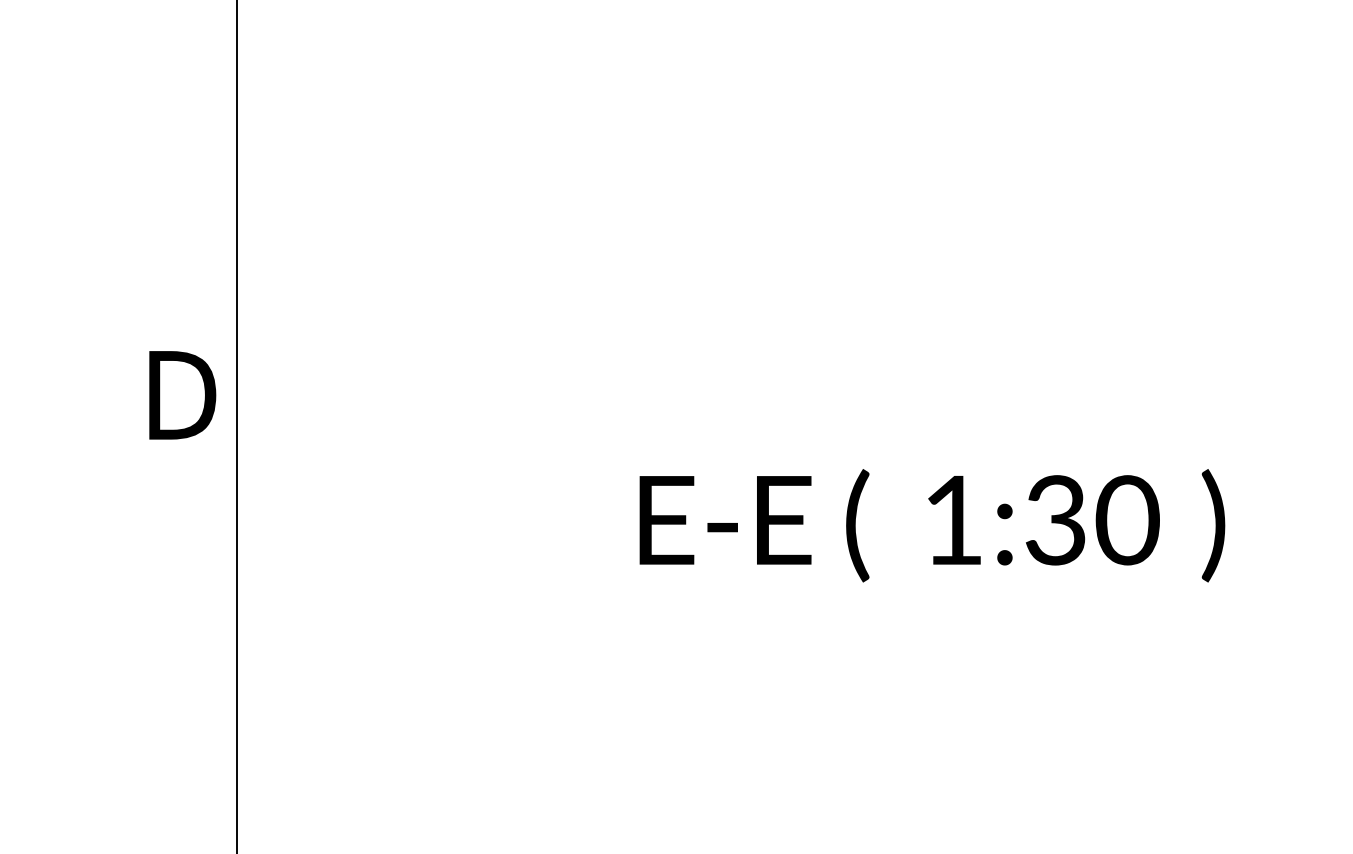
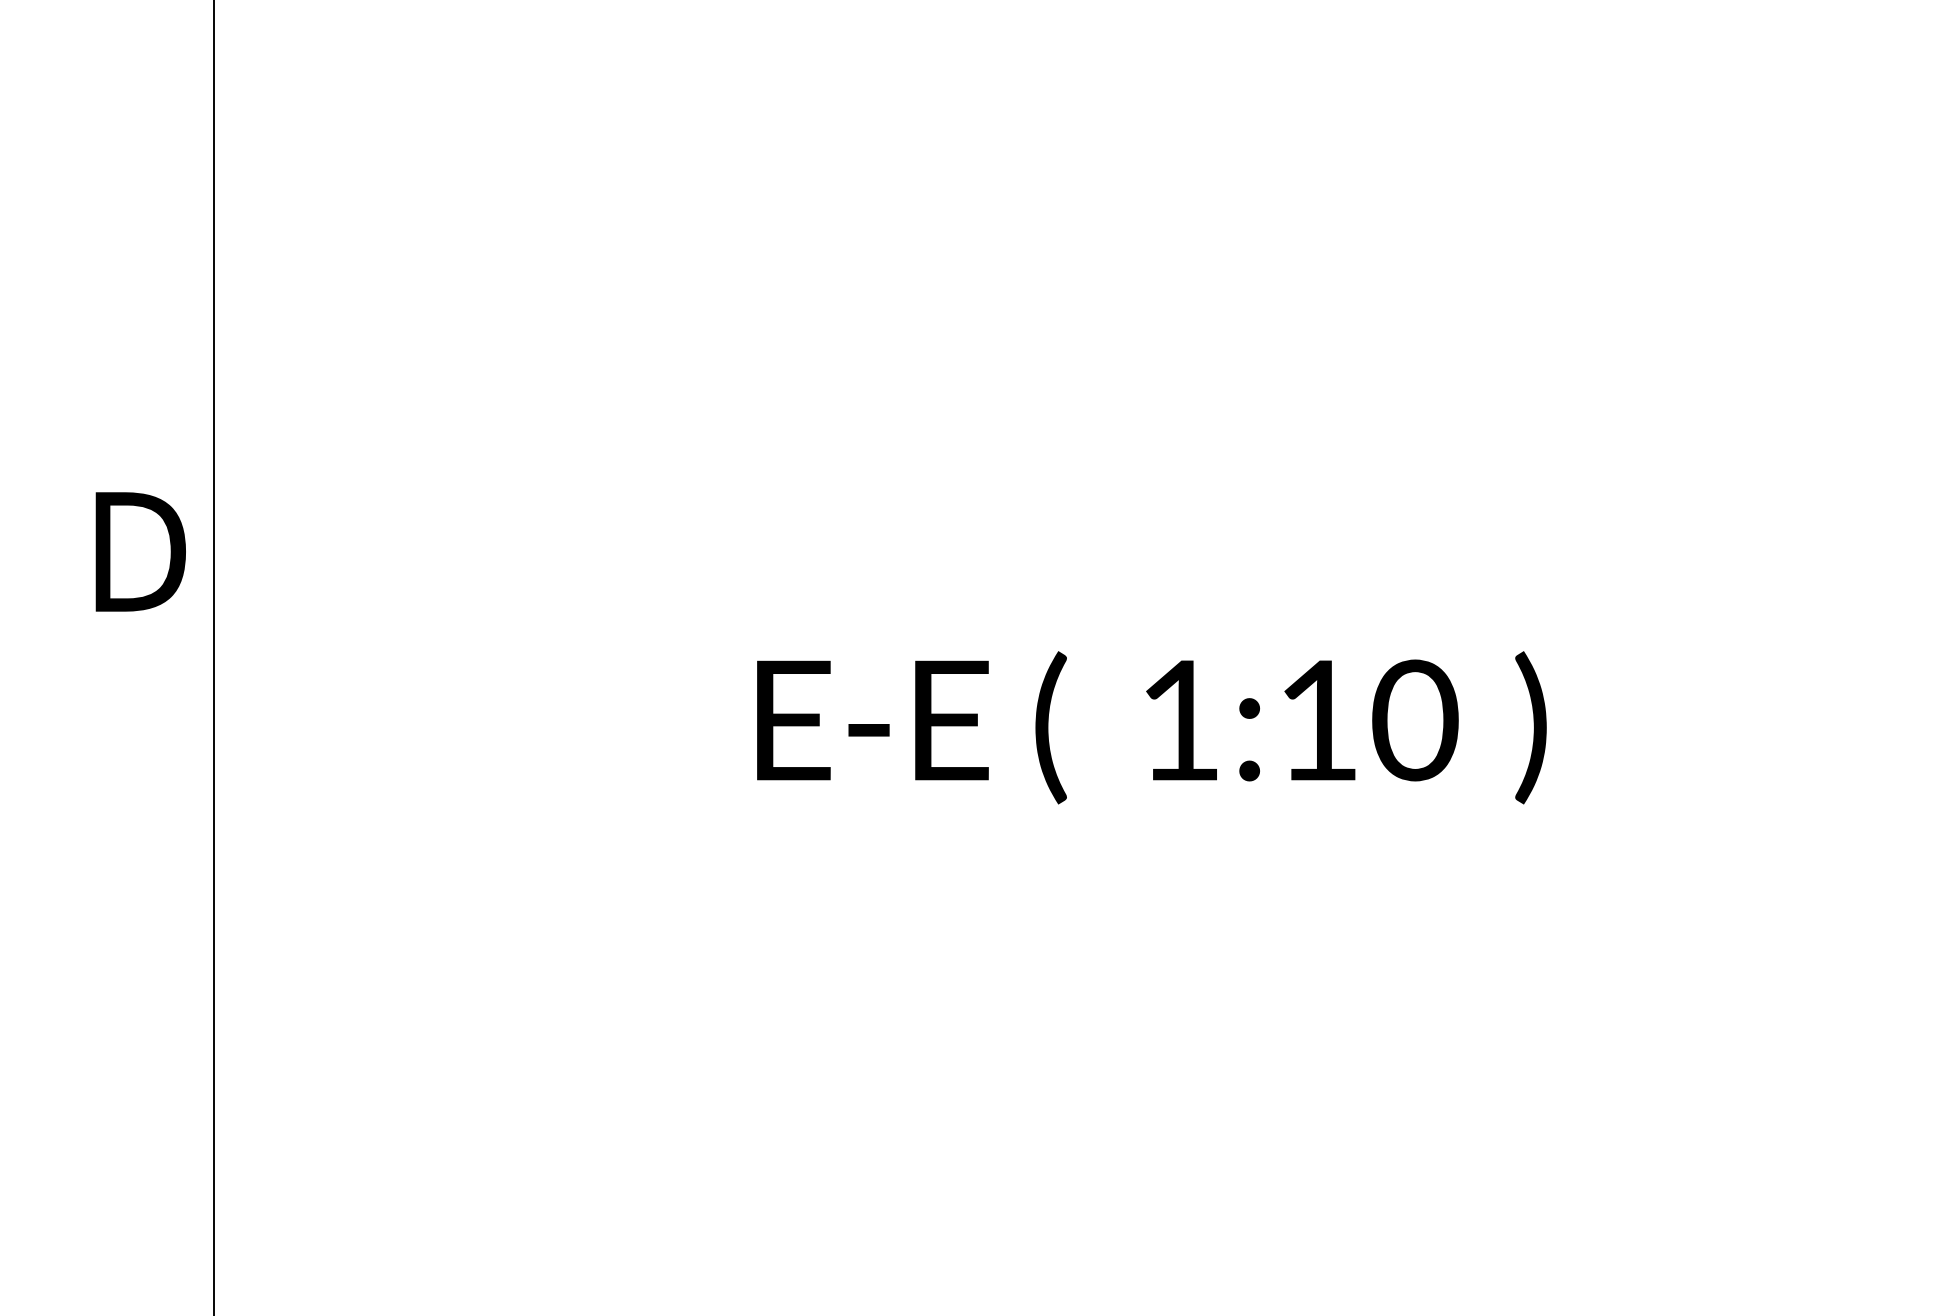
text: (1055, 520) -> (1317, 720), 1:30 -> 1:10

